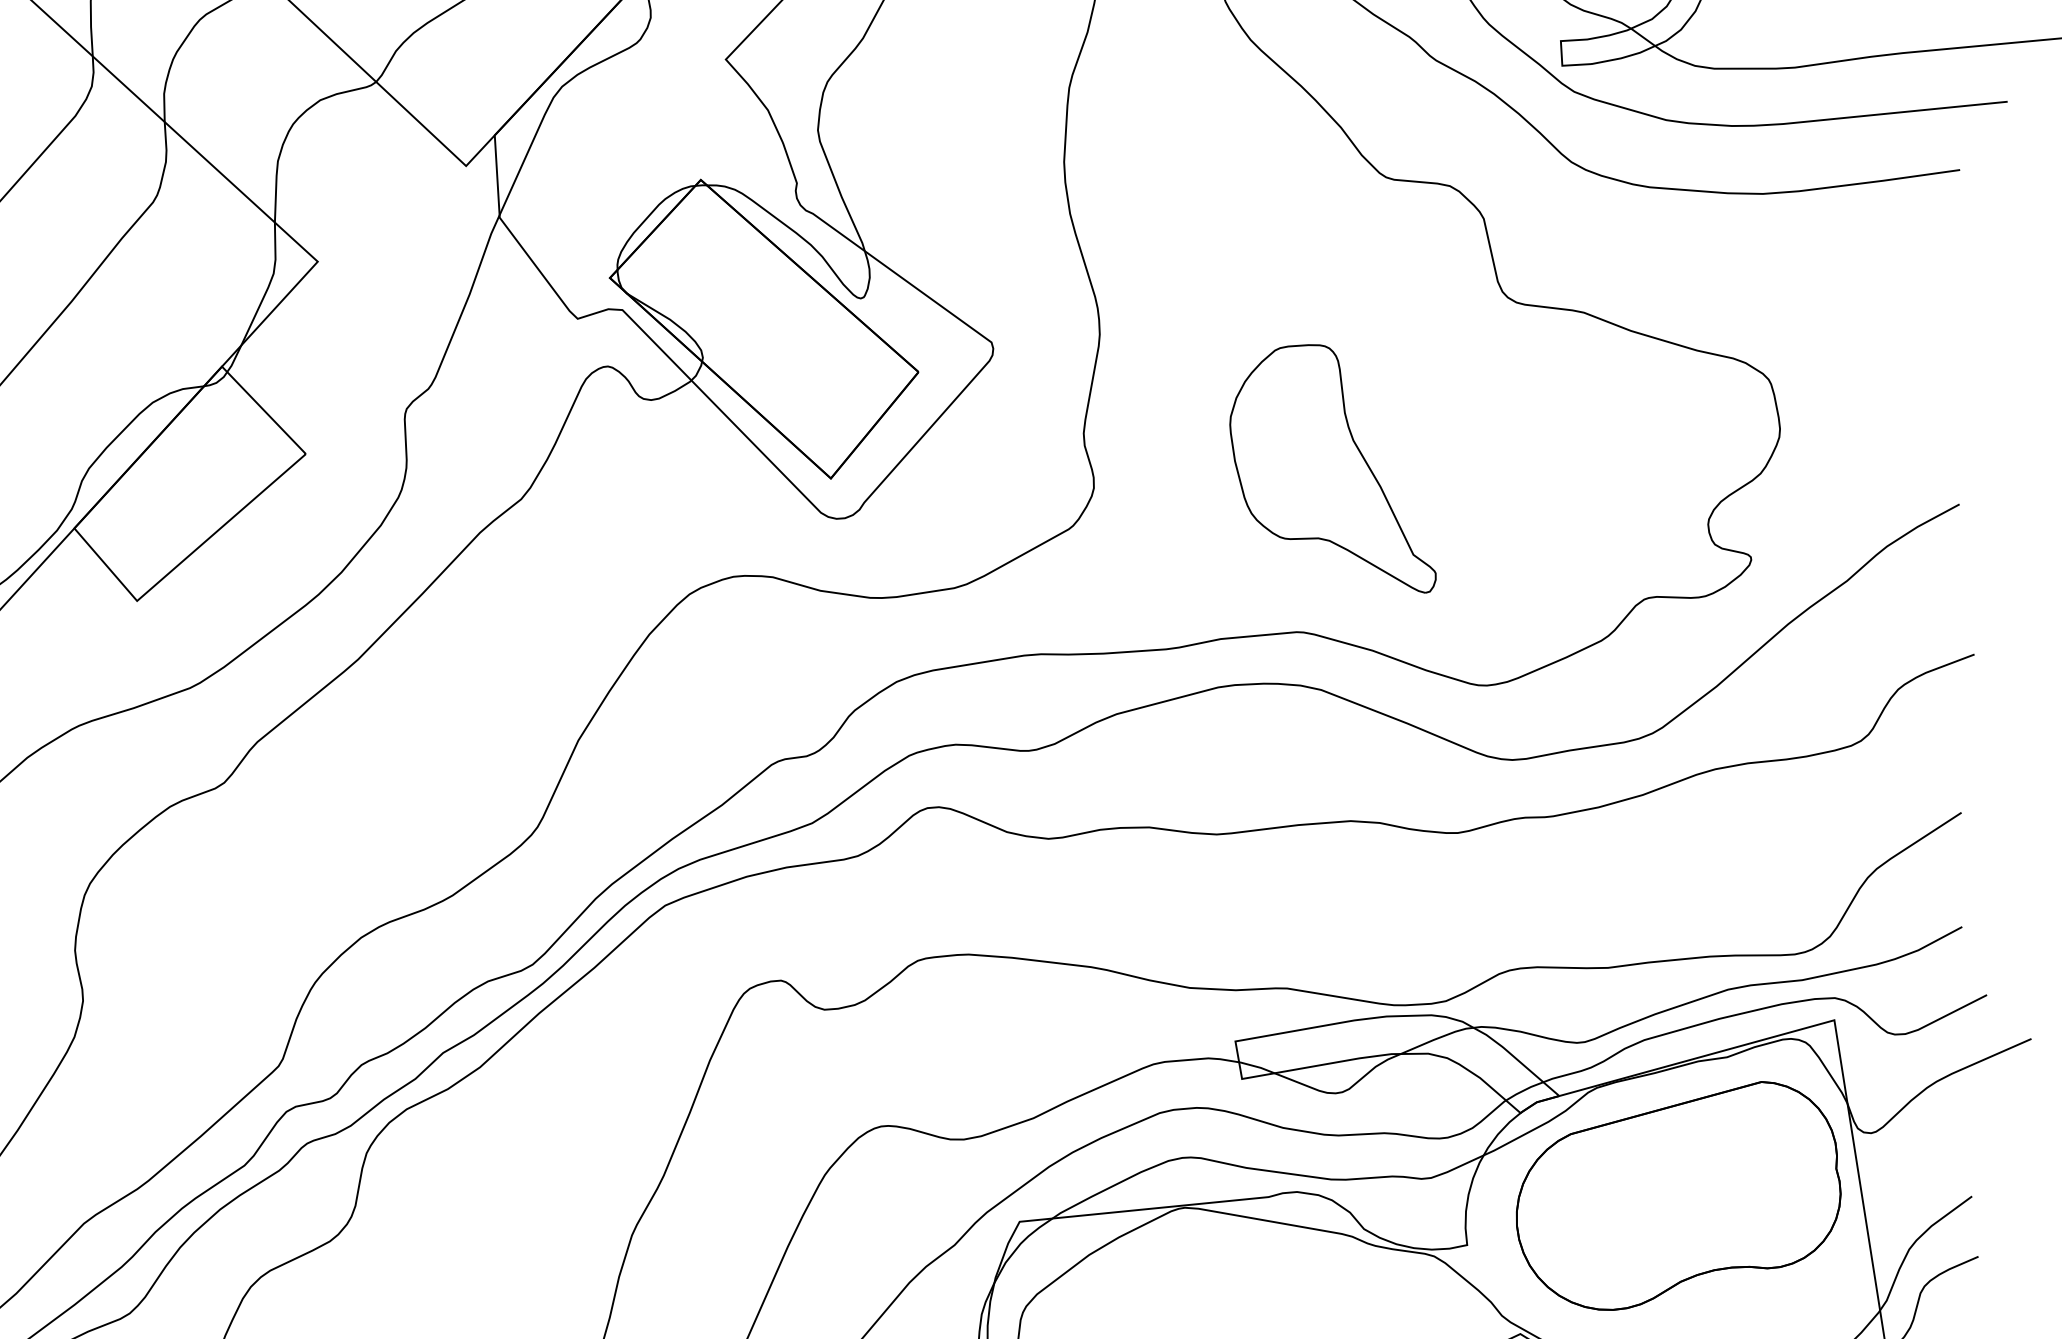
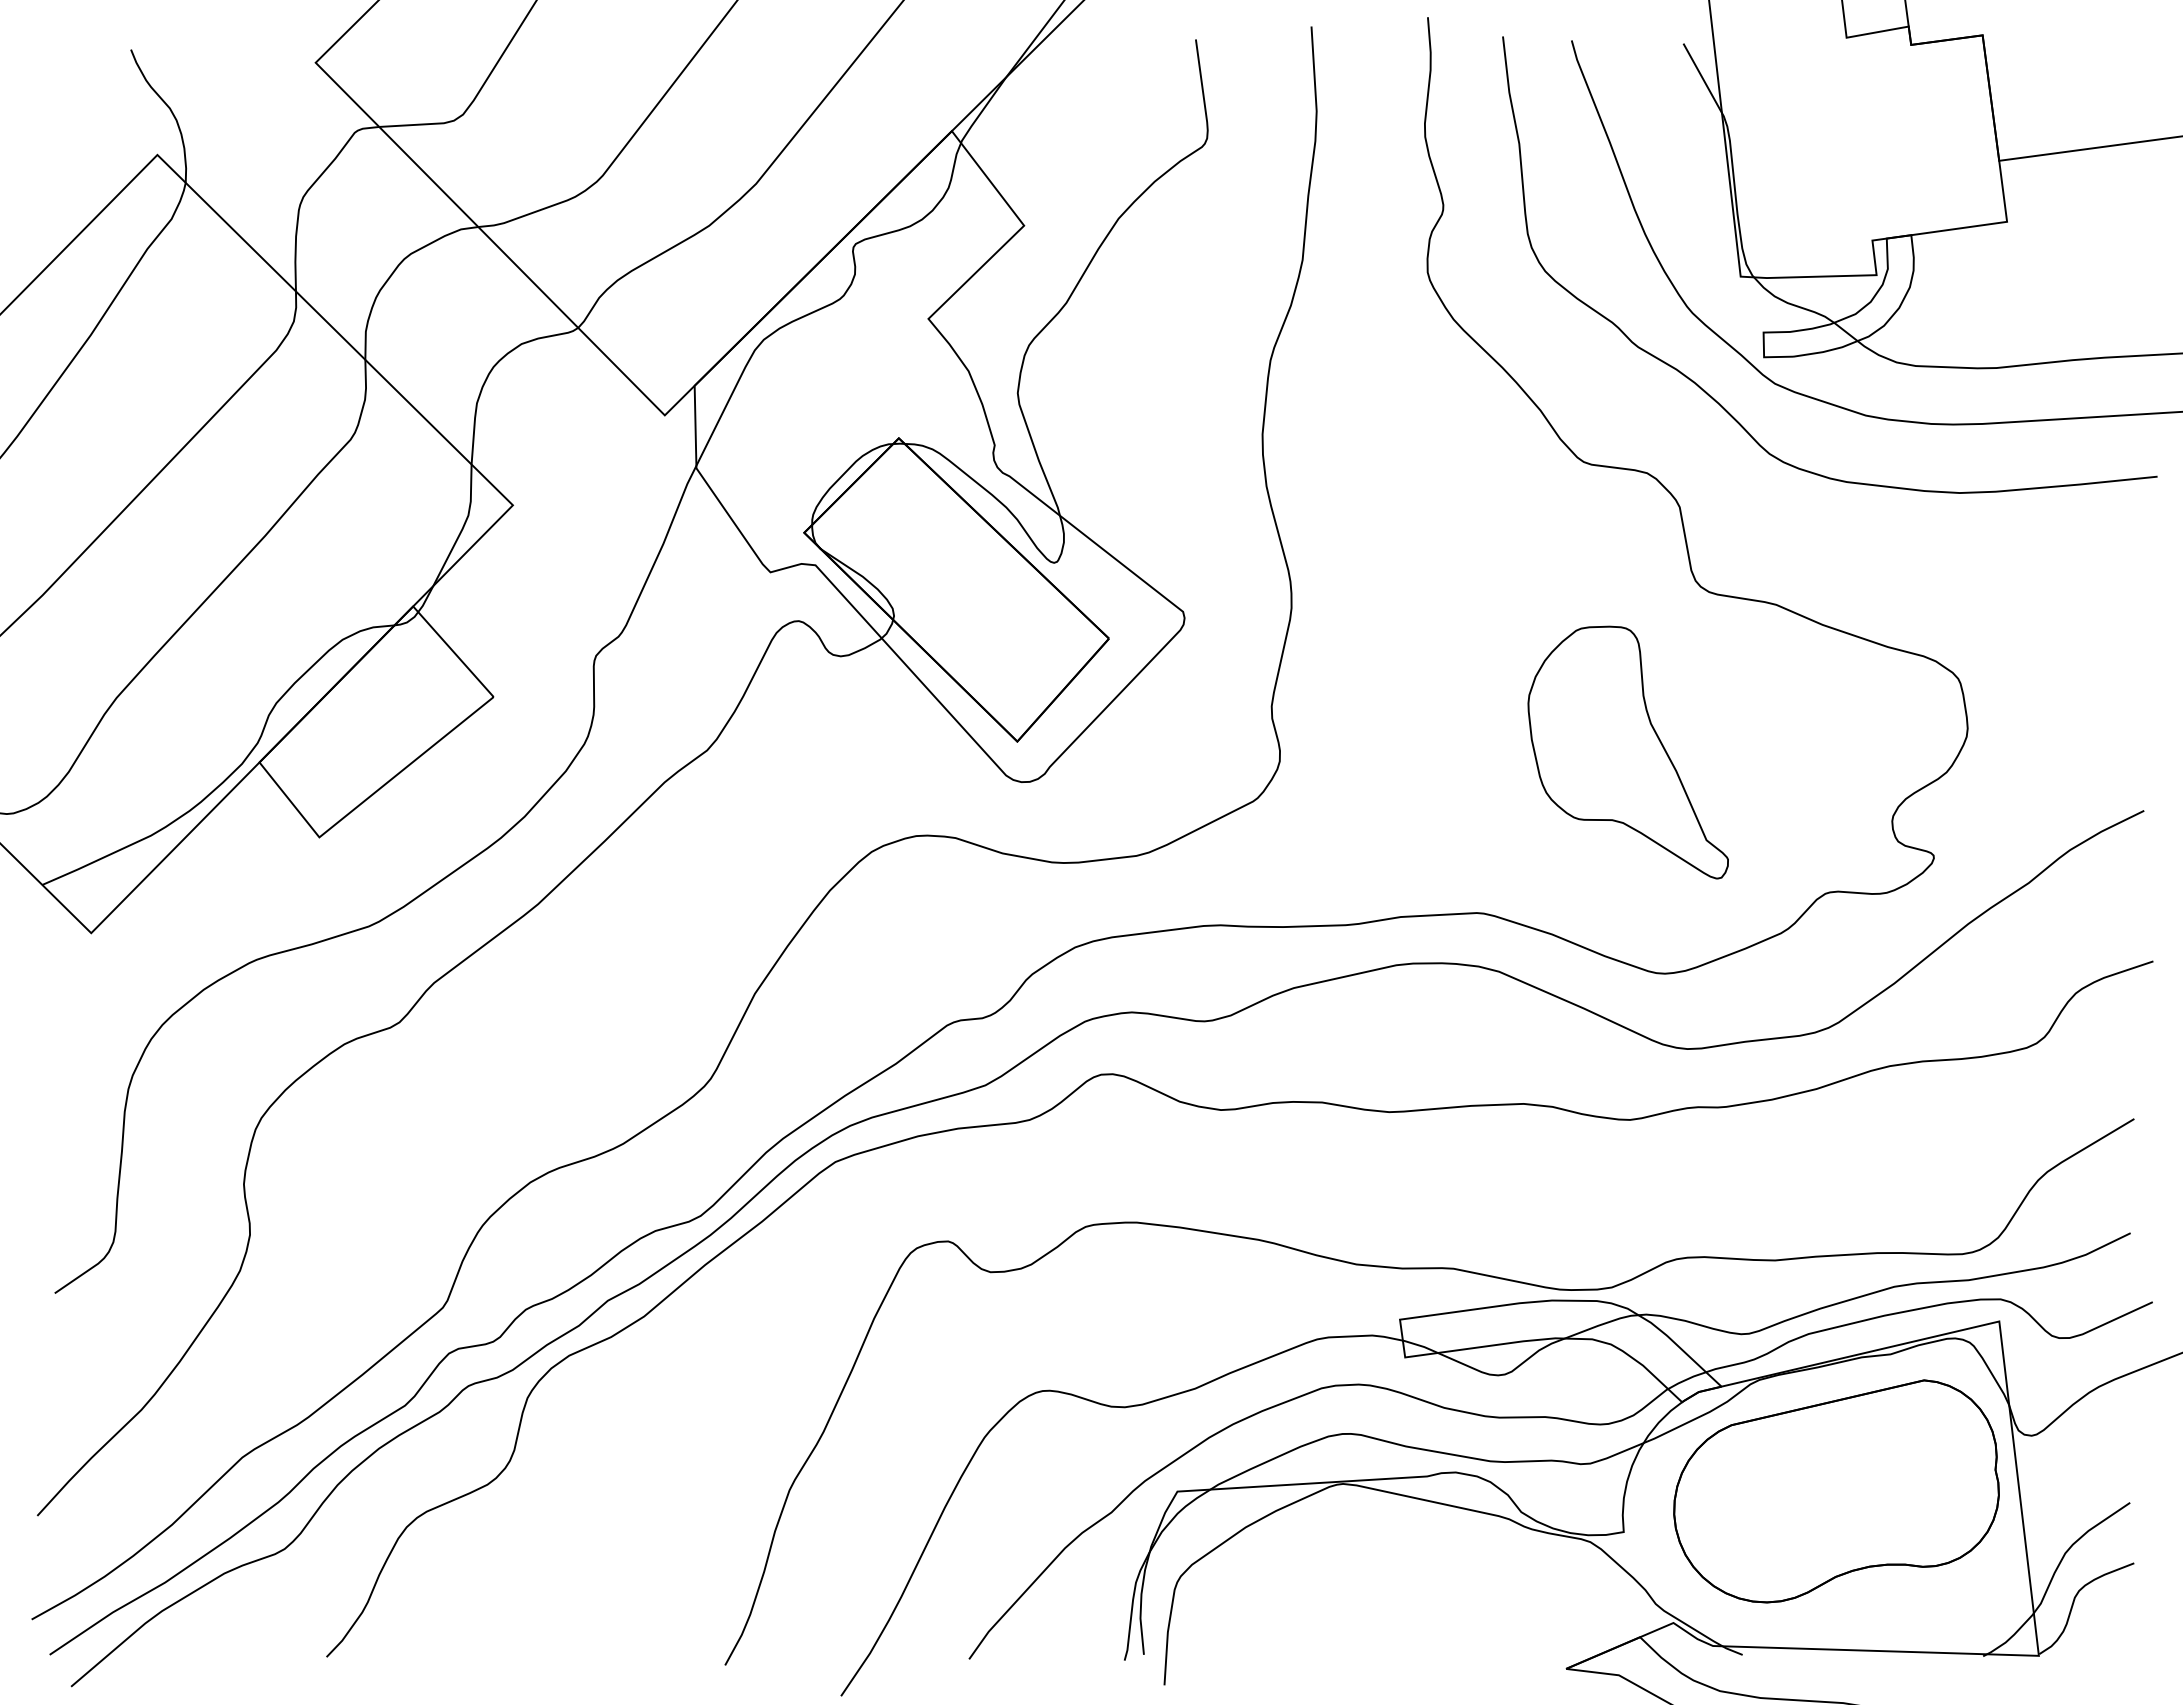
part: (1331, 470) -> (1627, 752), moved

